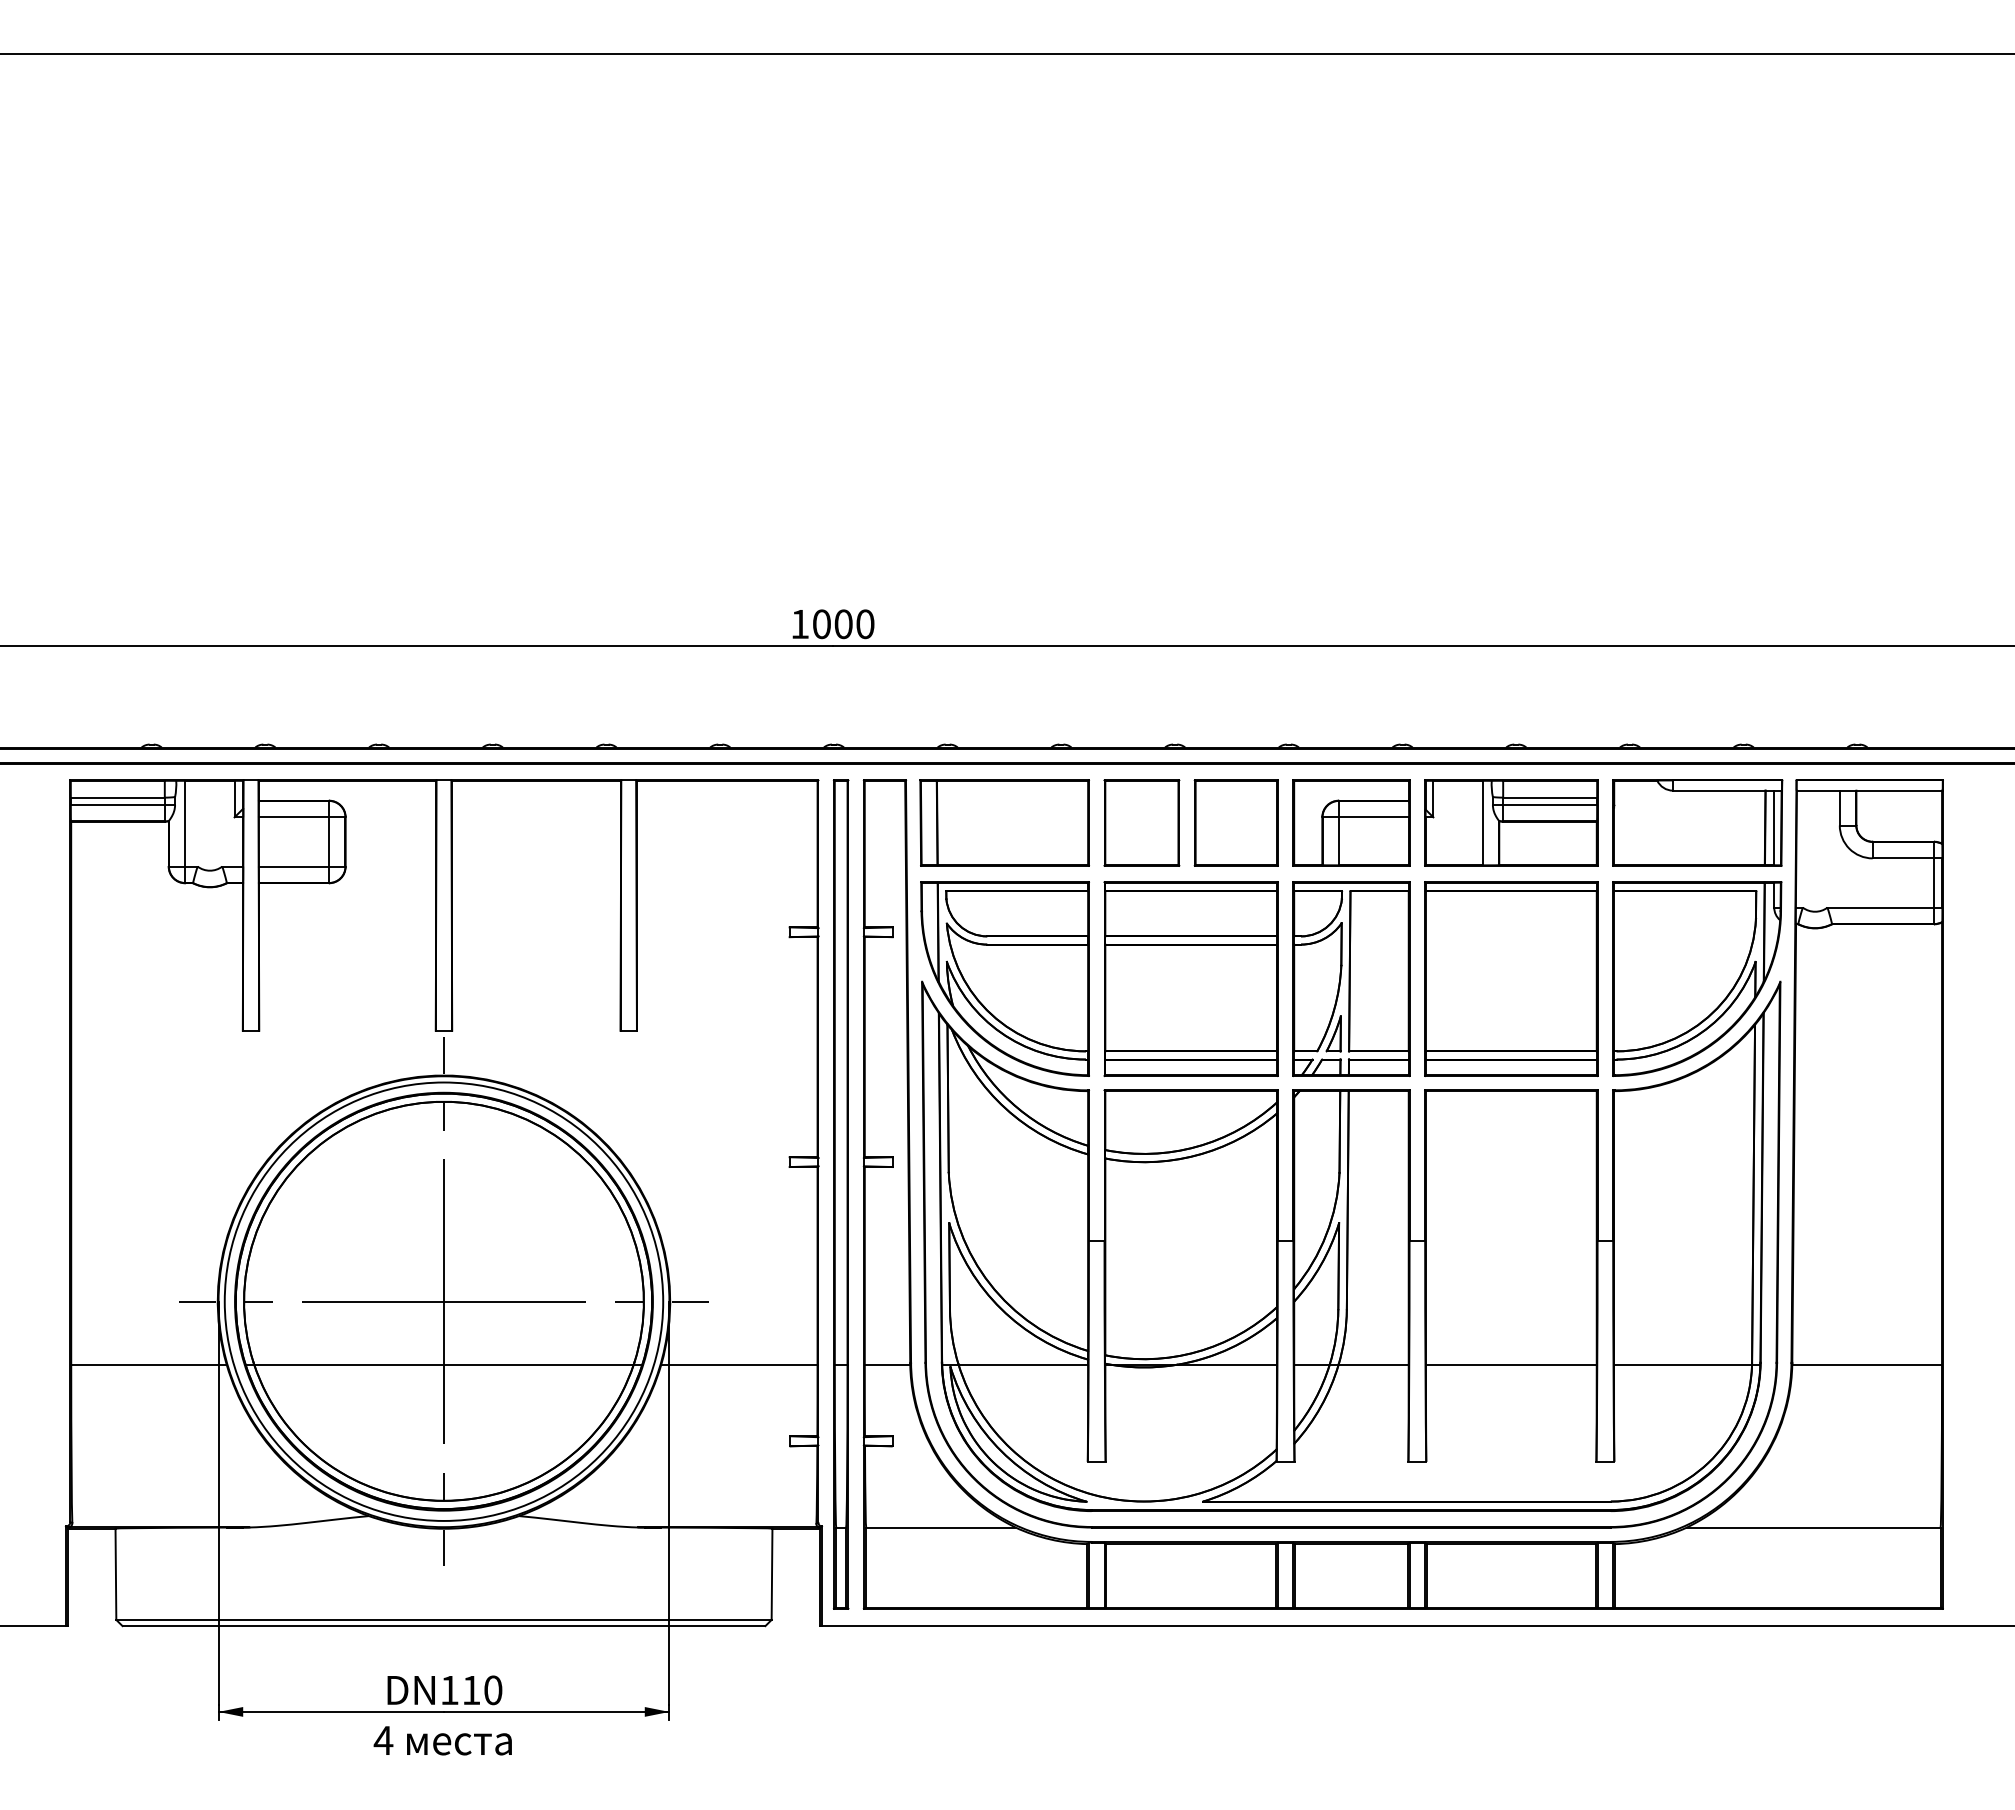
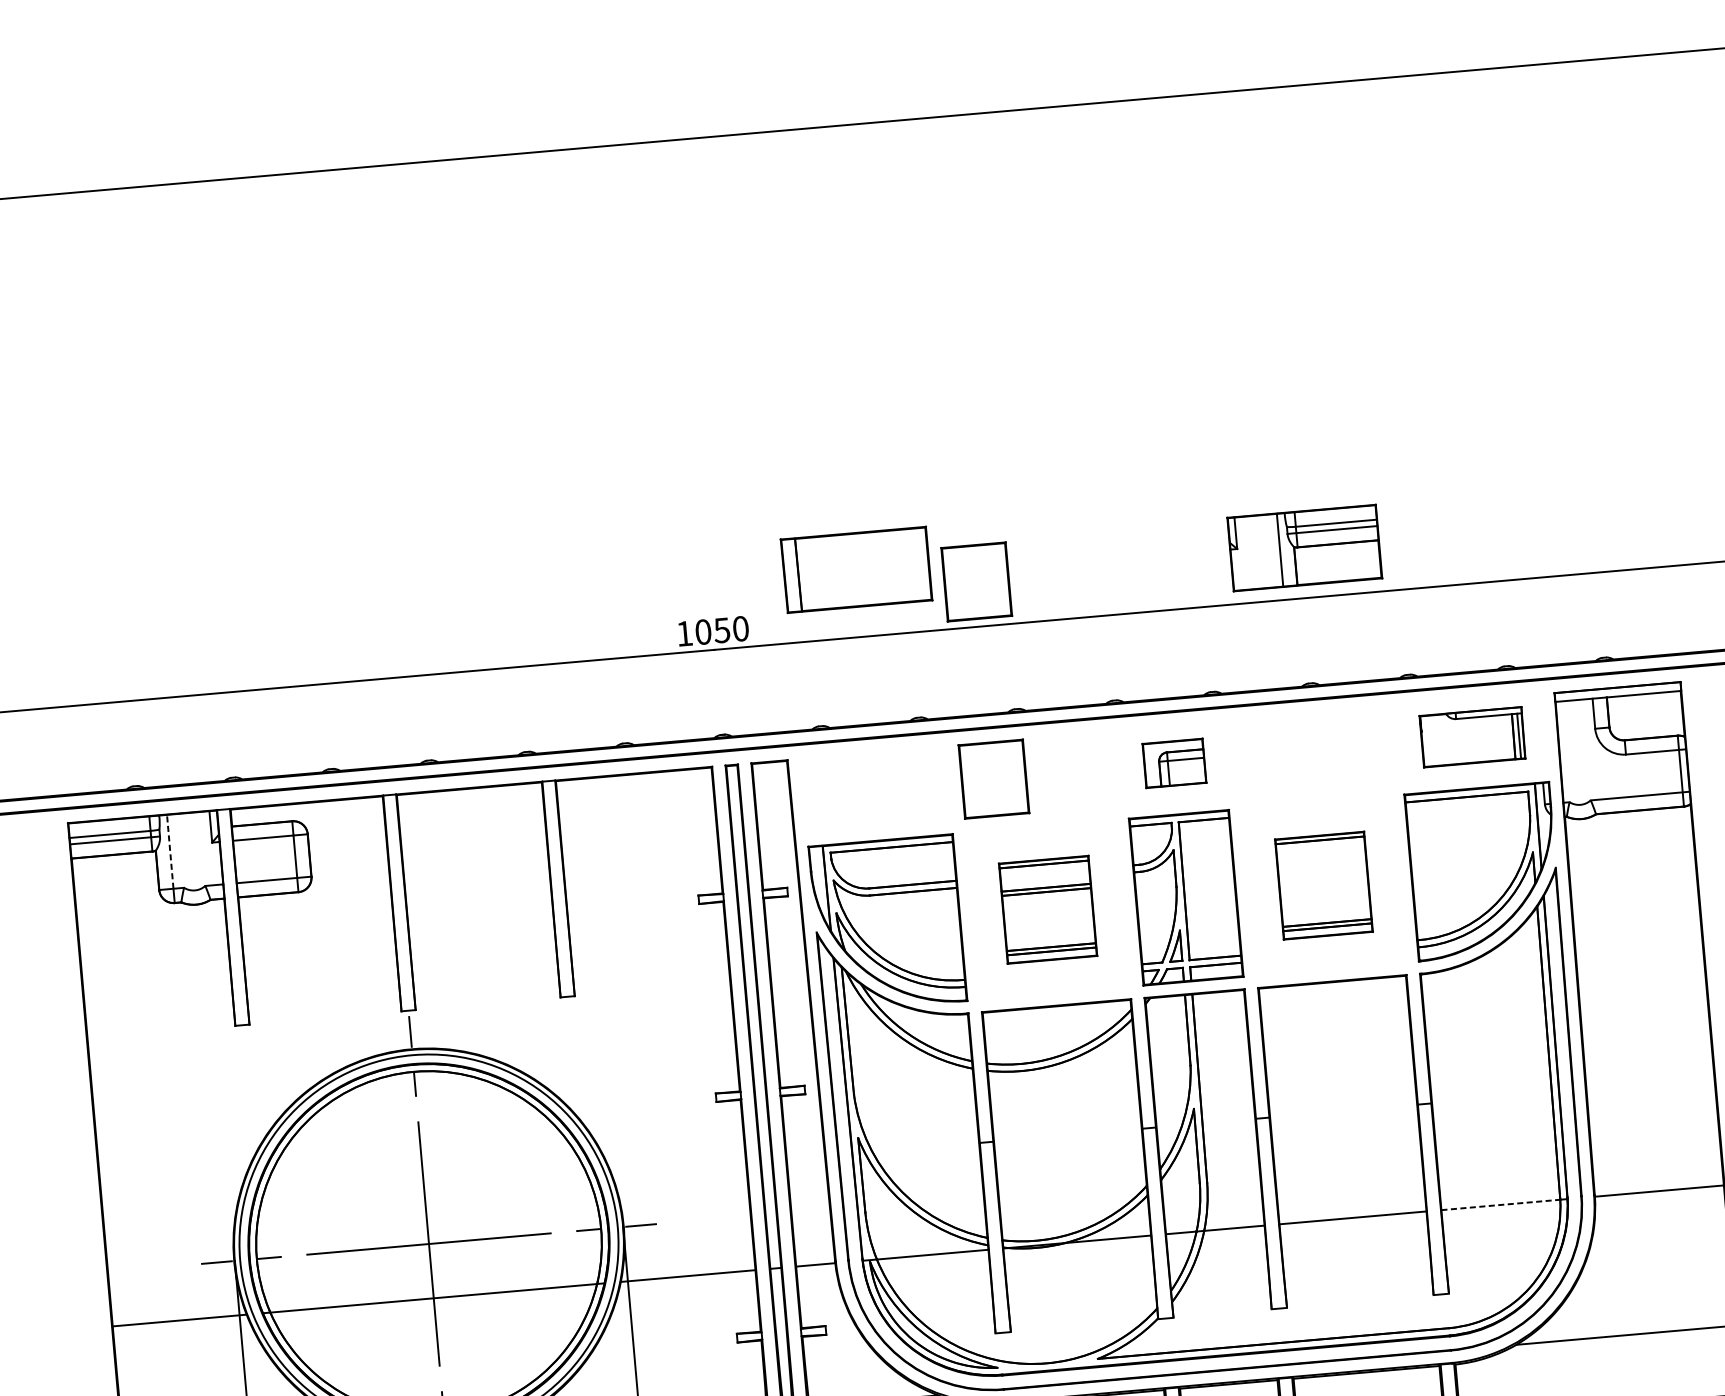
part: (1141, 593) -> (976, 581), added
text: (843, 624) -> (722, 630), 1000 -> 1050
part: (1004, 822) -> (856, 569), moved
part: (1235, 822) -> (1074, 771), removed
part: (1351, 822) -> (1174, 762), size x0.6
part: (1511, 822) -> (1304, 547), moved
part: (1697, 822) -> (1472, 736), size x0.7
line: (185, 823) -> (170, 851), solid -> dashed
part: (1190, 978) -> (1047, 909), size x0.6
part: (1511, 978) -> (1324, 885), size x0.6
line: (1683, 1364) -> (1501, 1204), solid -> dashed

